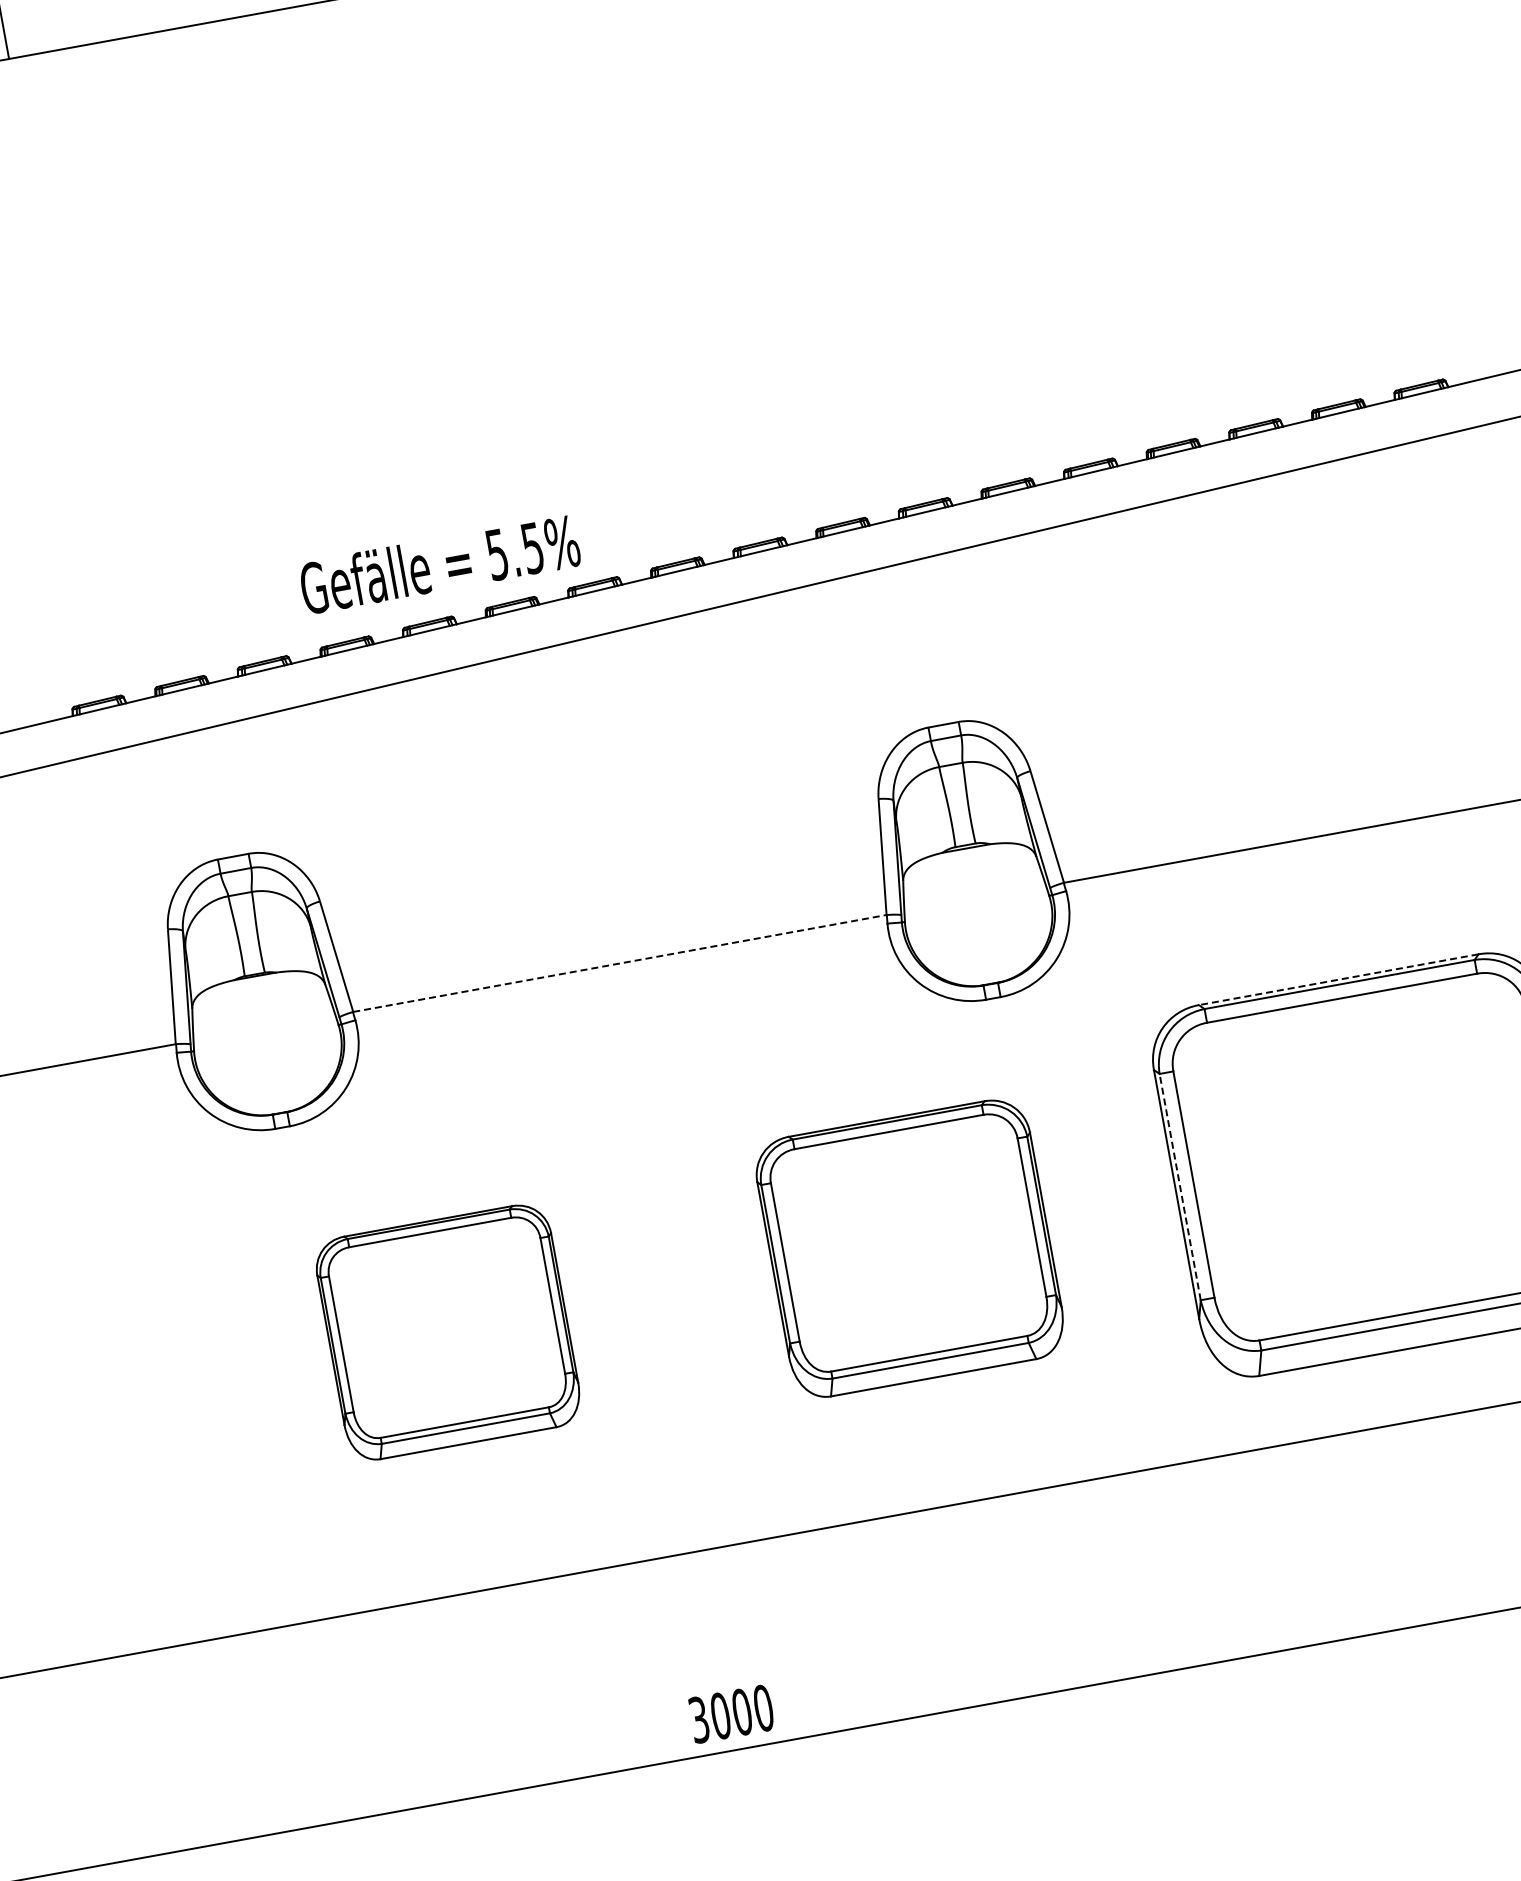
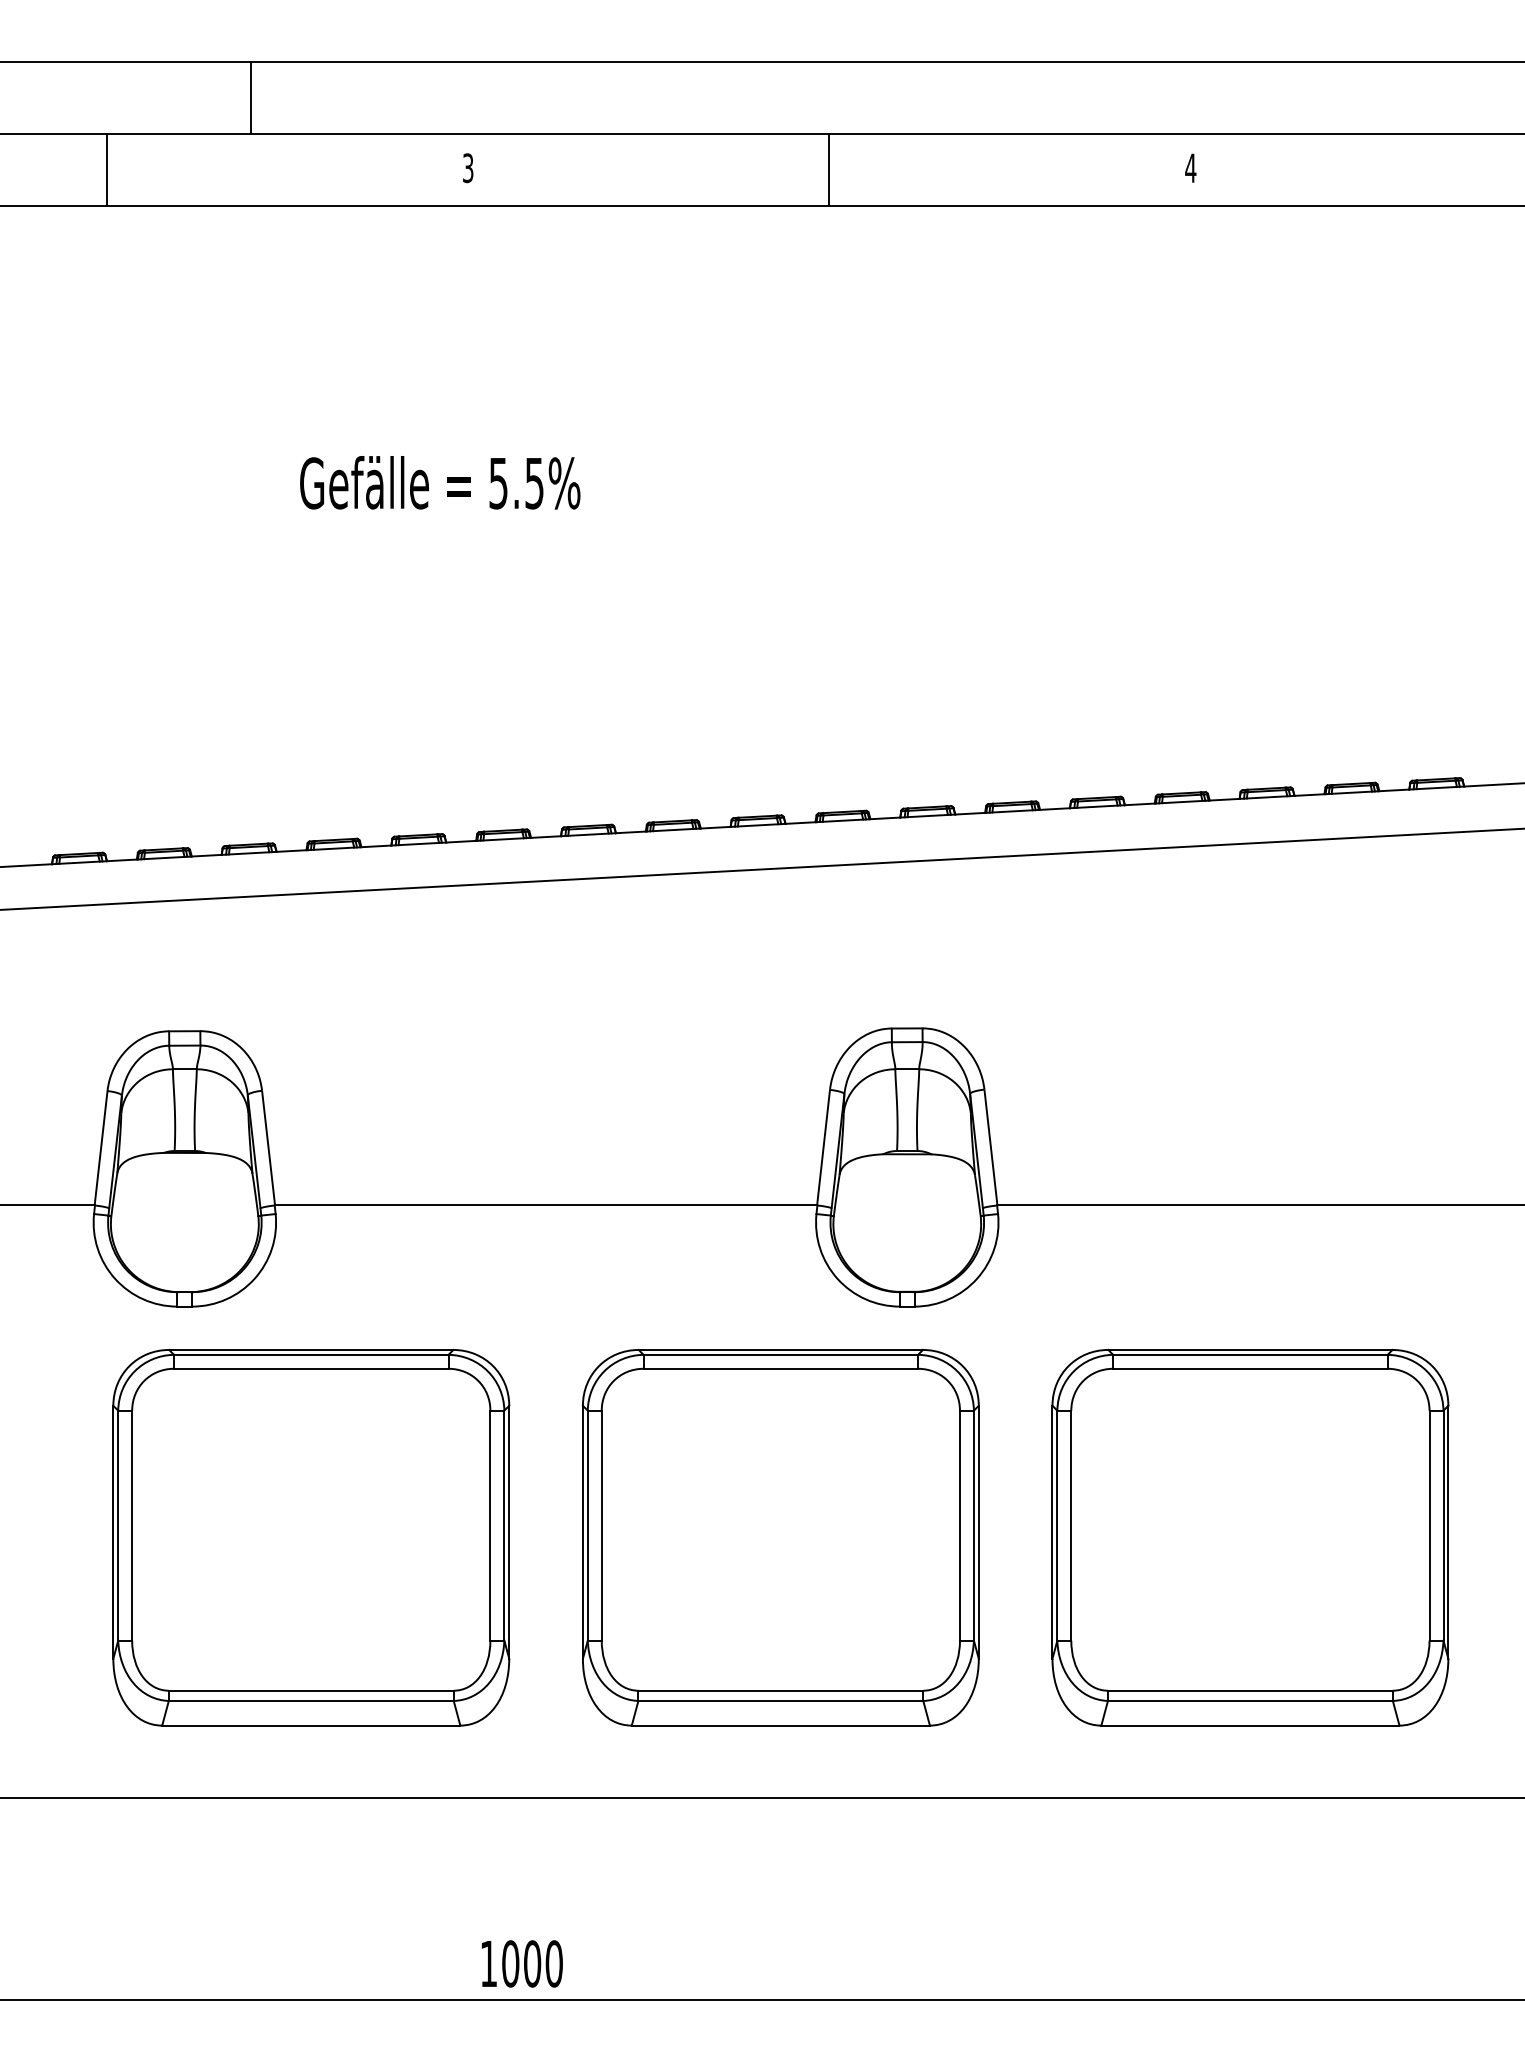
text: (440, 564) -> (440, 482), moved
line: (620, 963) -> (546, 1205), dashed -> solid
line: (1337, 979) -> (1249, 1349), dashed -> solid
line: (1180, 1186) -> (1057, 1525), dashed -> solid
part: (909, 1248) -> (780, 1537), size x1.43
part: (448, 1332) -> (311, 1537), size x1.67
text: (698, 1719) -> (488, 1963), 3000 -> 1000

